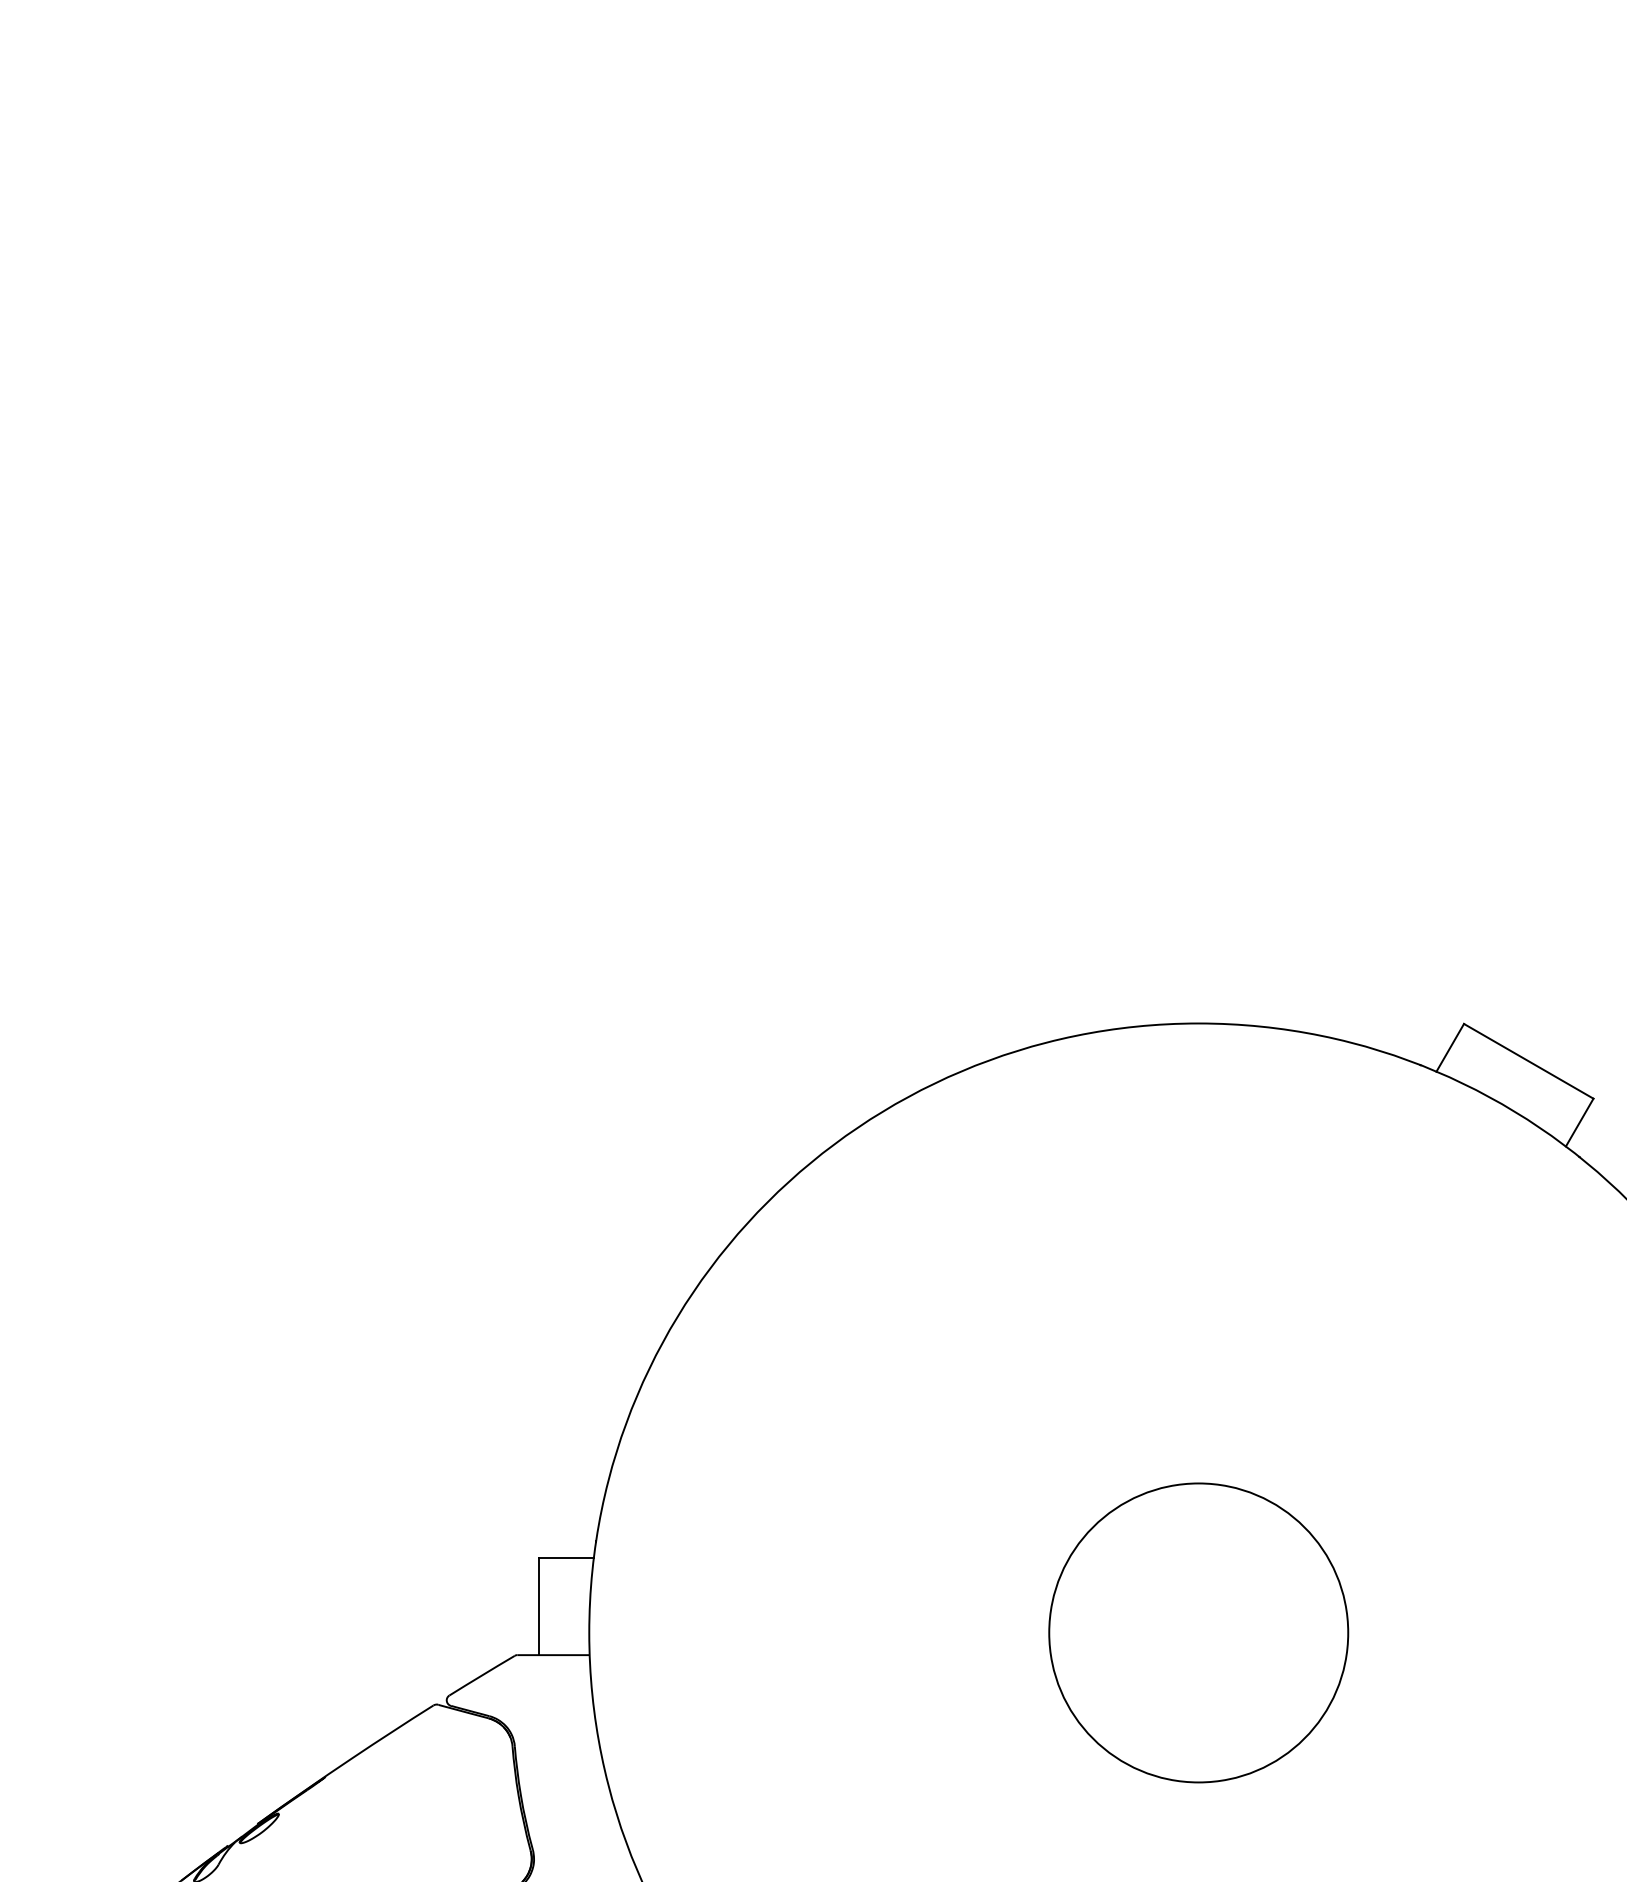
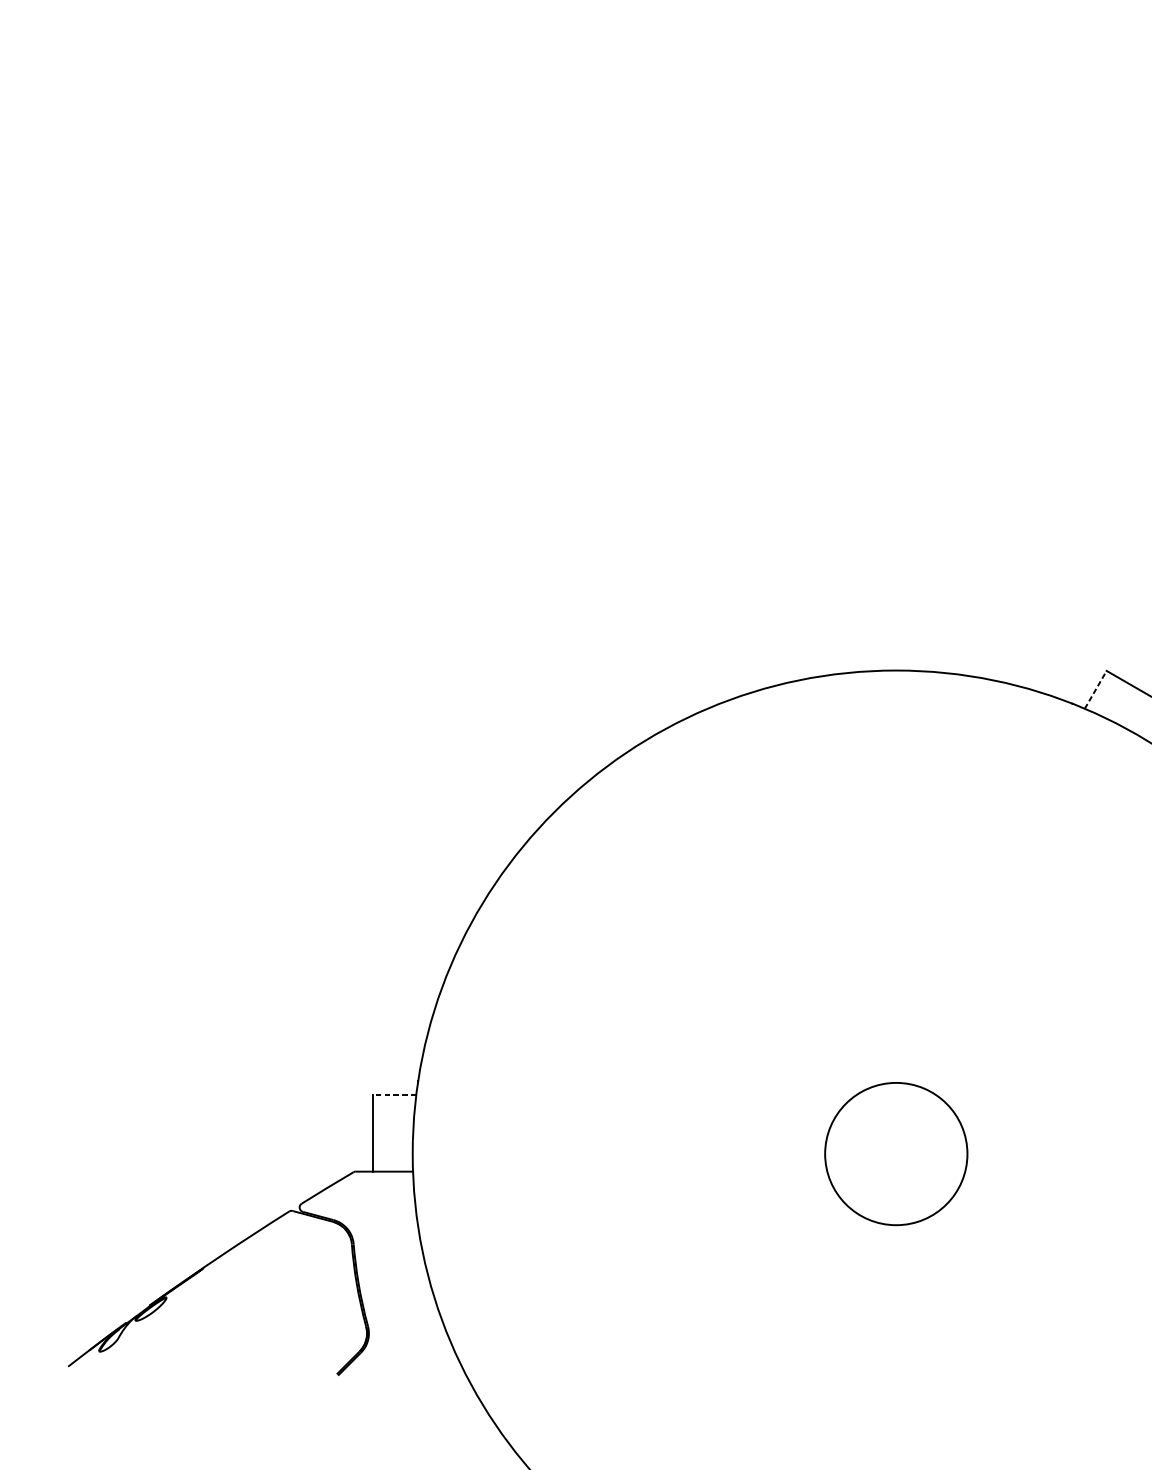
line: (1450, 1047) -> (1095, 689), solid -> dashed
line: (566, 1558) -> (394, 1094), solid -> dashed
circle: (1198, 1632) -> (896, 1153), size x0.6

